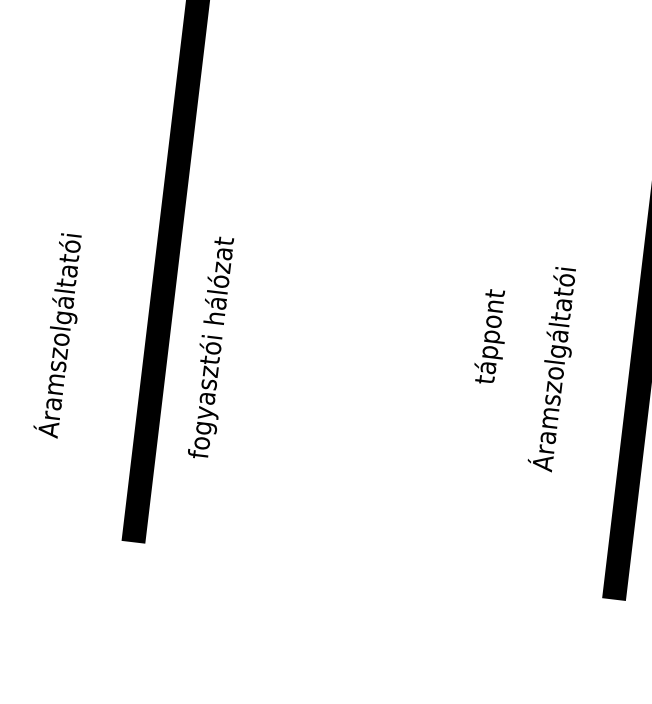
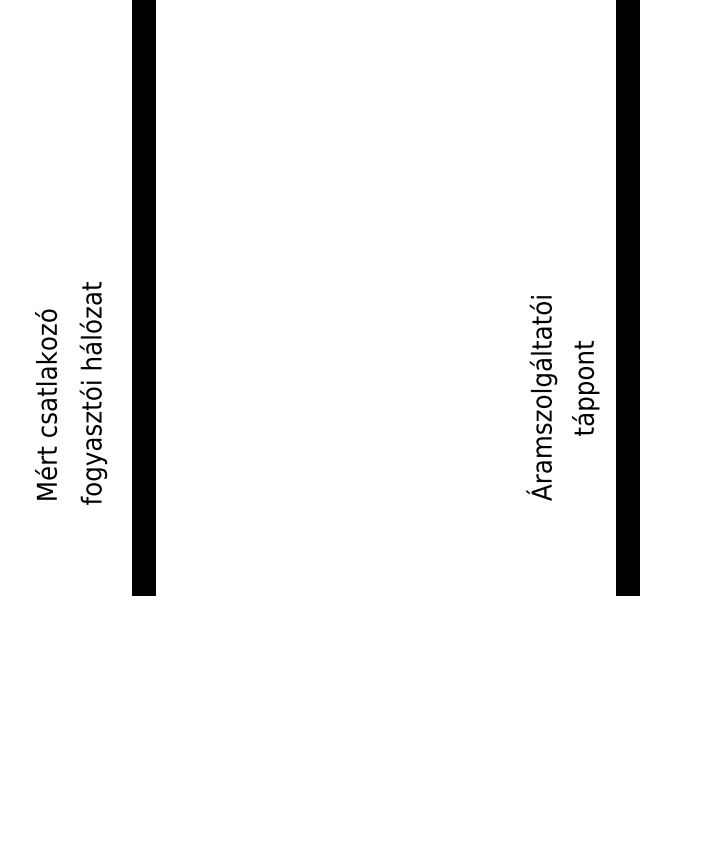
text: (59, 335) -> (46, 399), Áramszolgáltatói -> Mért csatlakozó
text: (491, 337) -> (585, 388), moved
text: (213, 348) -> (93, 393), moved
text: (553, 369) -> (541, 398), moved

